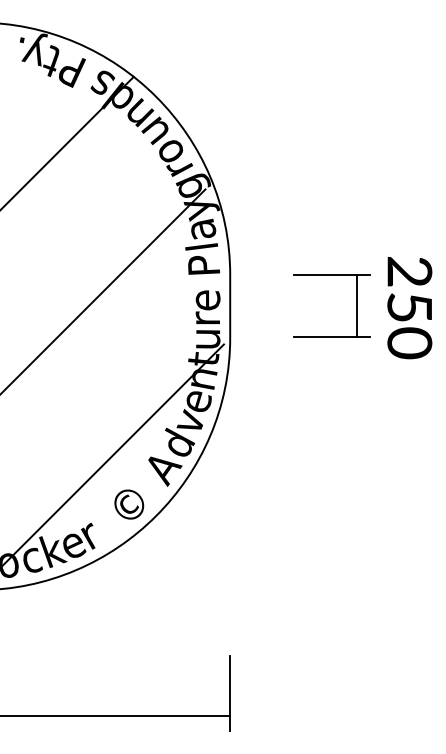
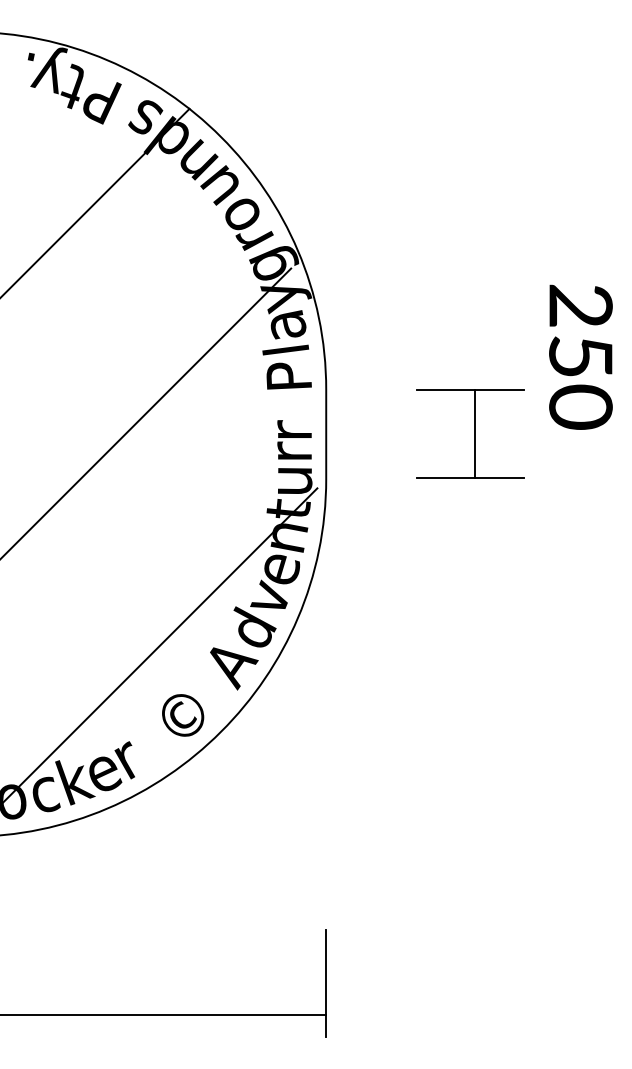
text: (207, 300) -> (294, 426), e -> r
line: (357, 305) -> (475, 433), moved
text: (409, 308) -> (580, 357), moved

